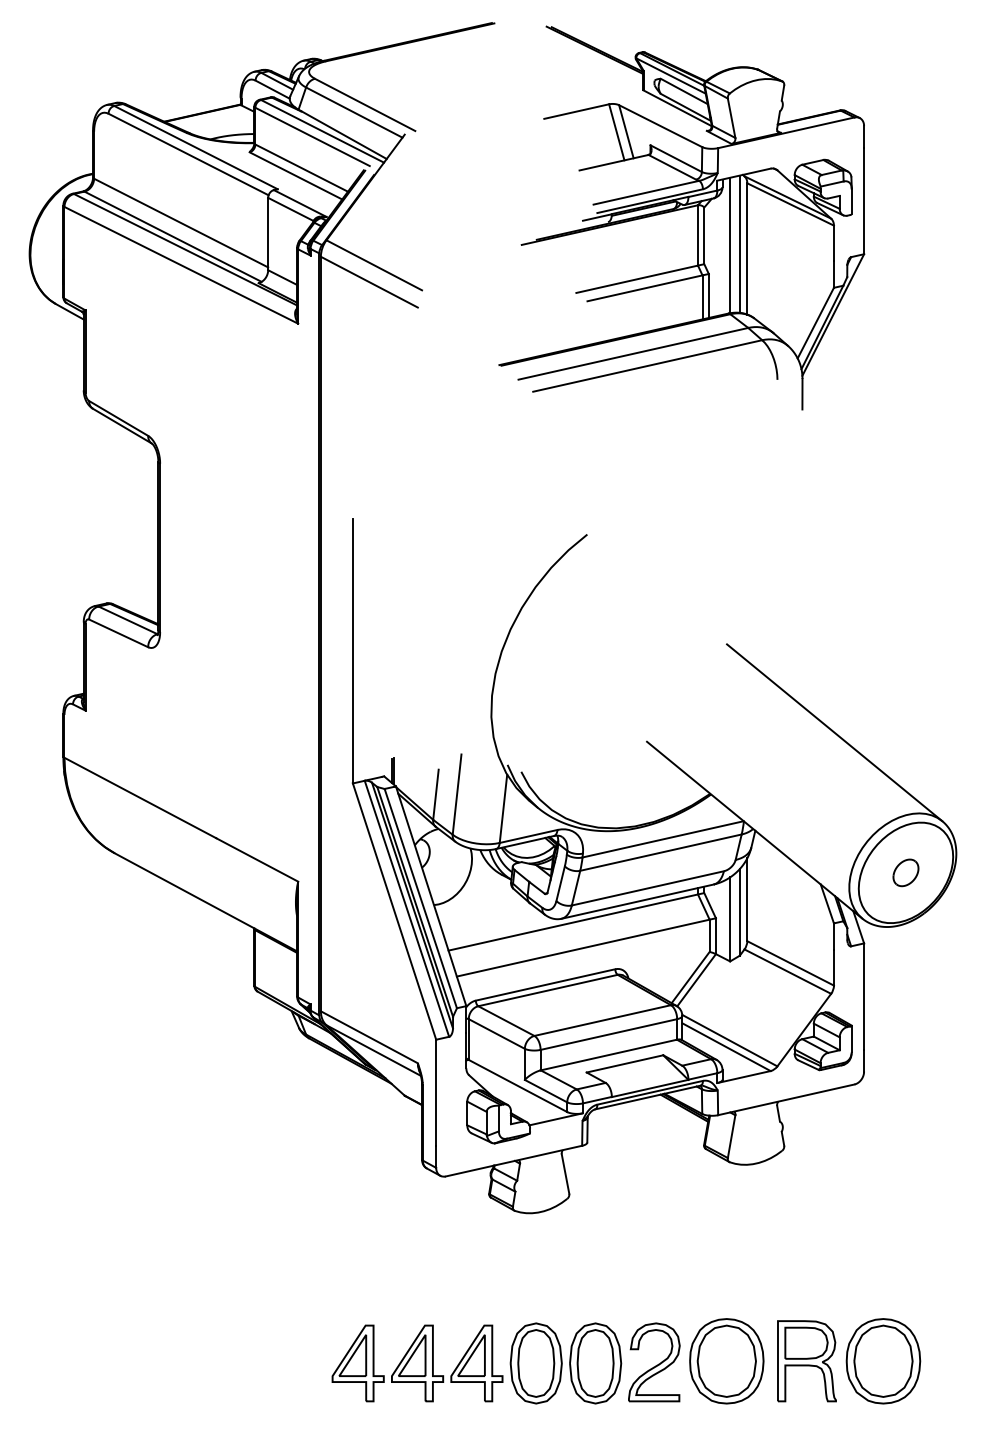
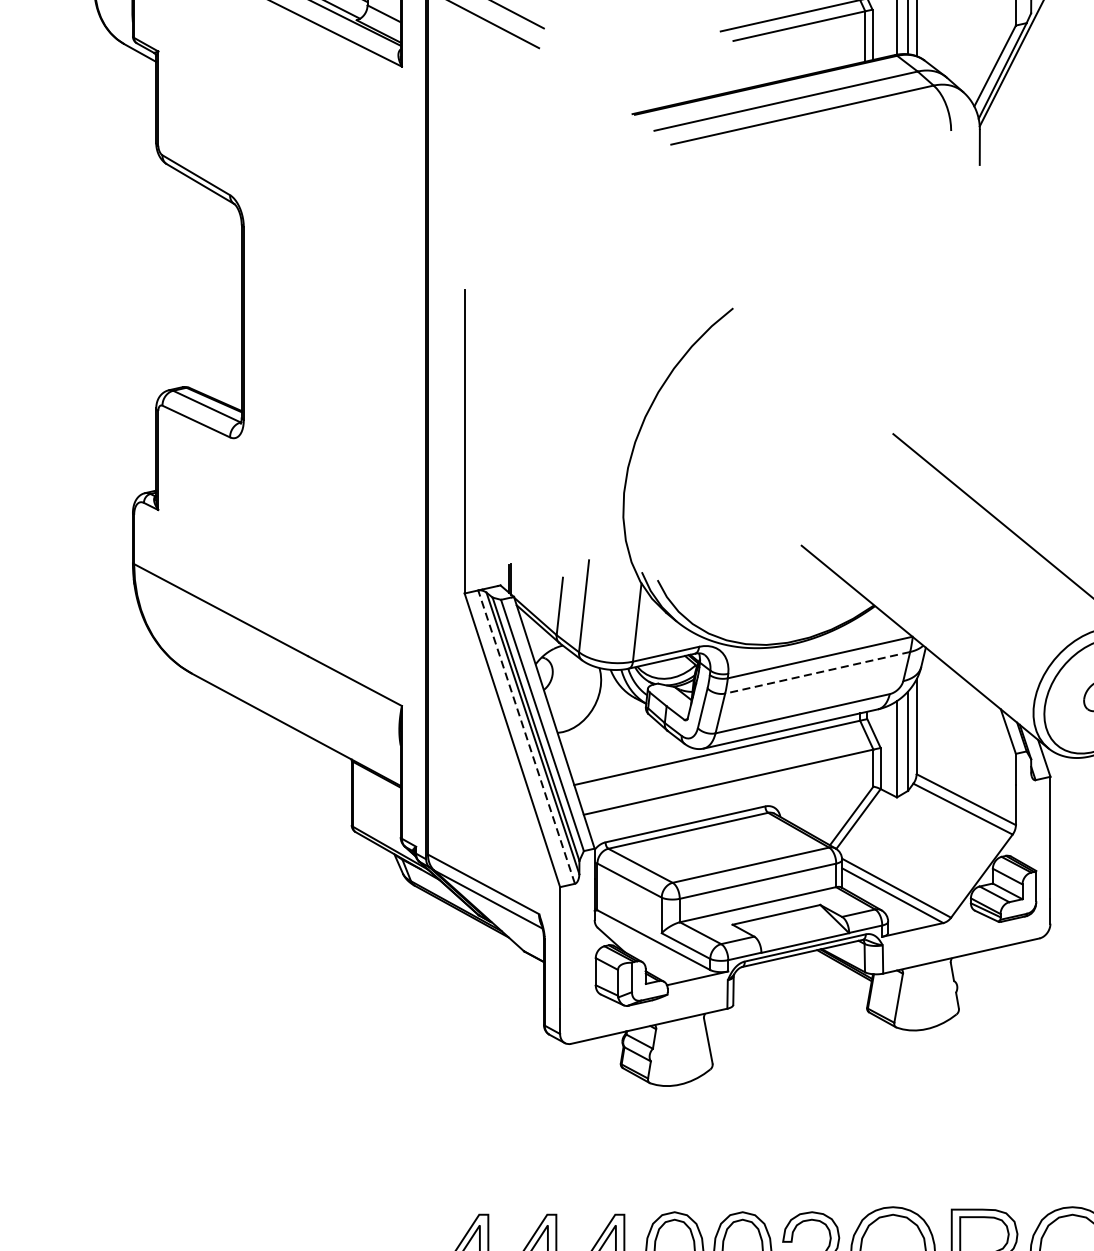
line: (660, 852) -> (817, 672), solid -> dashed
line: (406, 908) -> (526, 736), solid -> dashed

